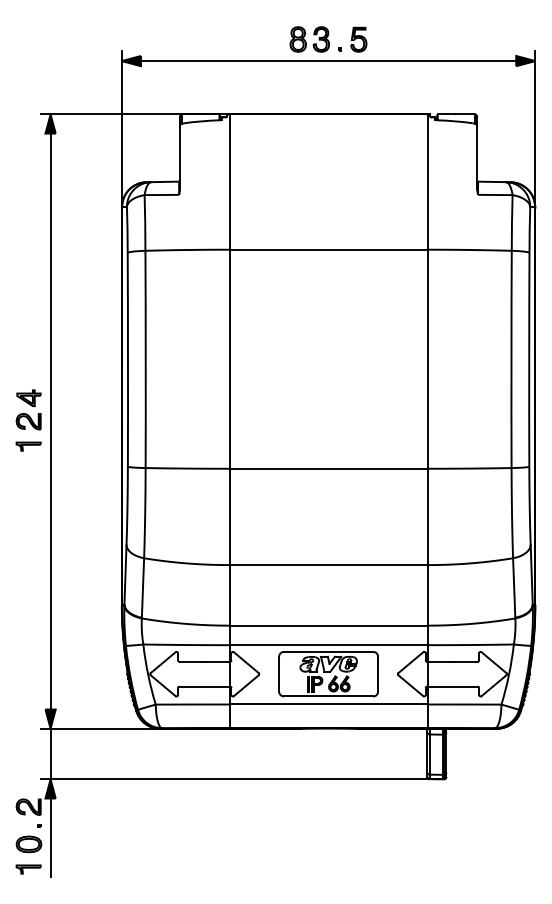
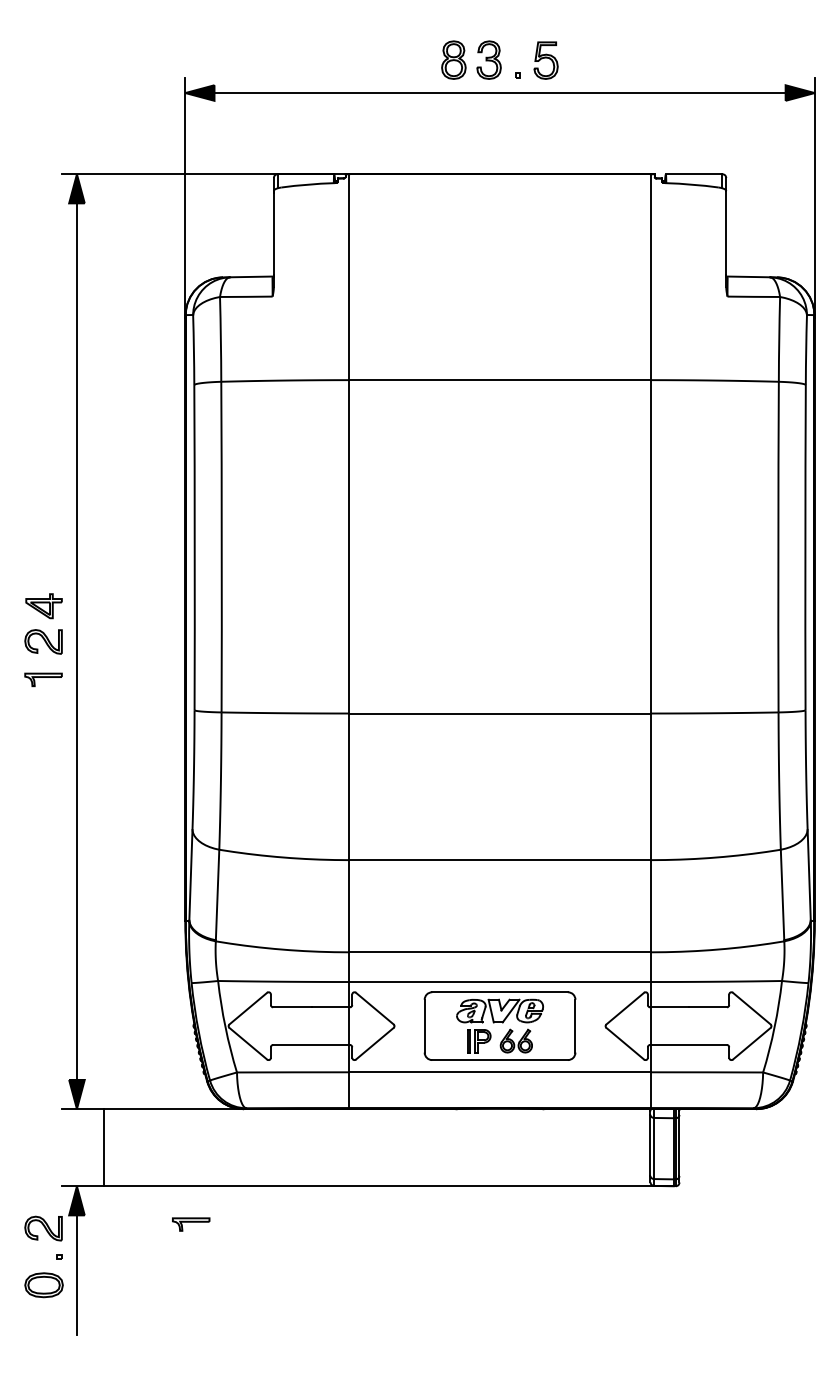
line: (50, 753) -> (104, 1146), moved
part: (28, 869) -> (190, 1224), moved

